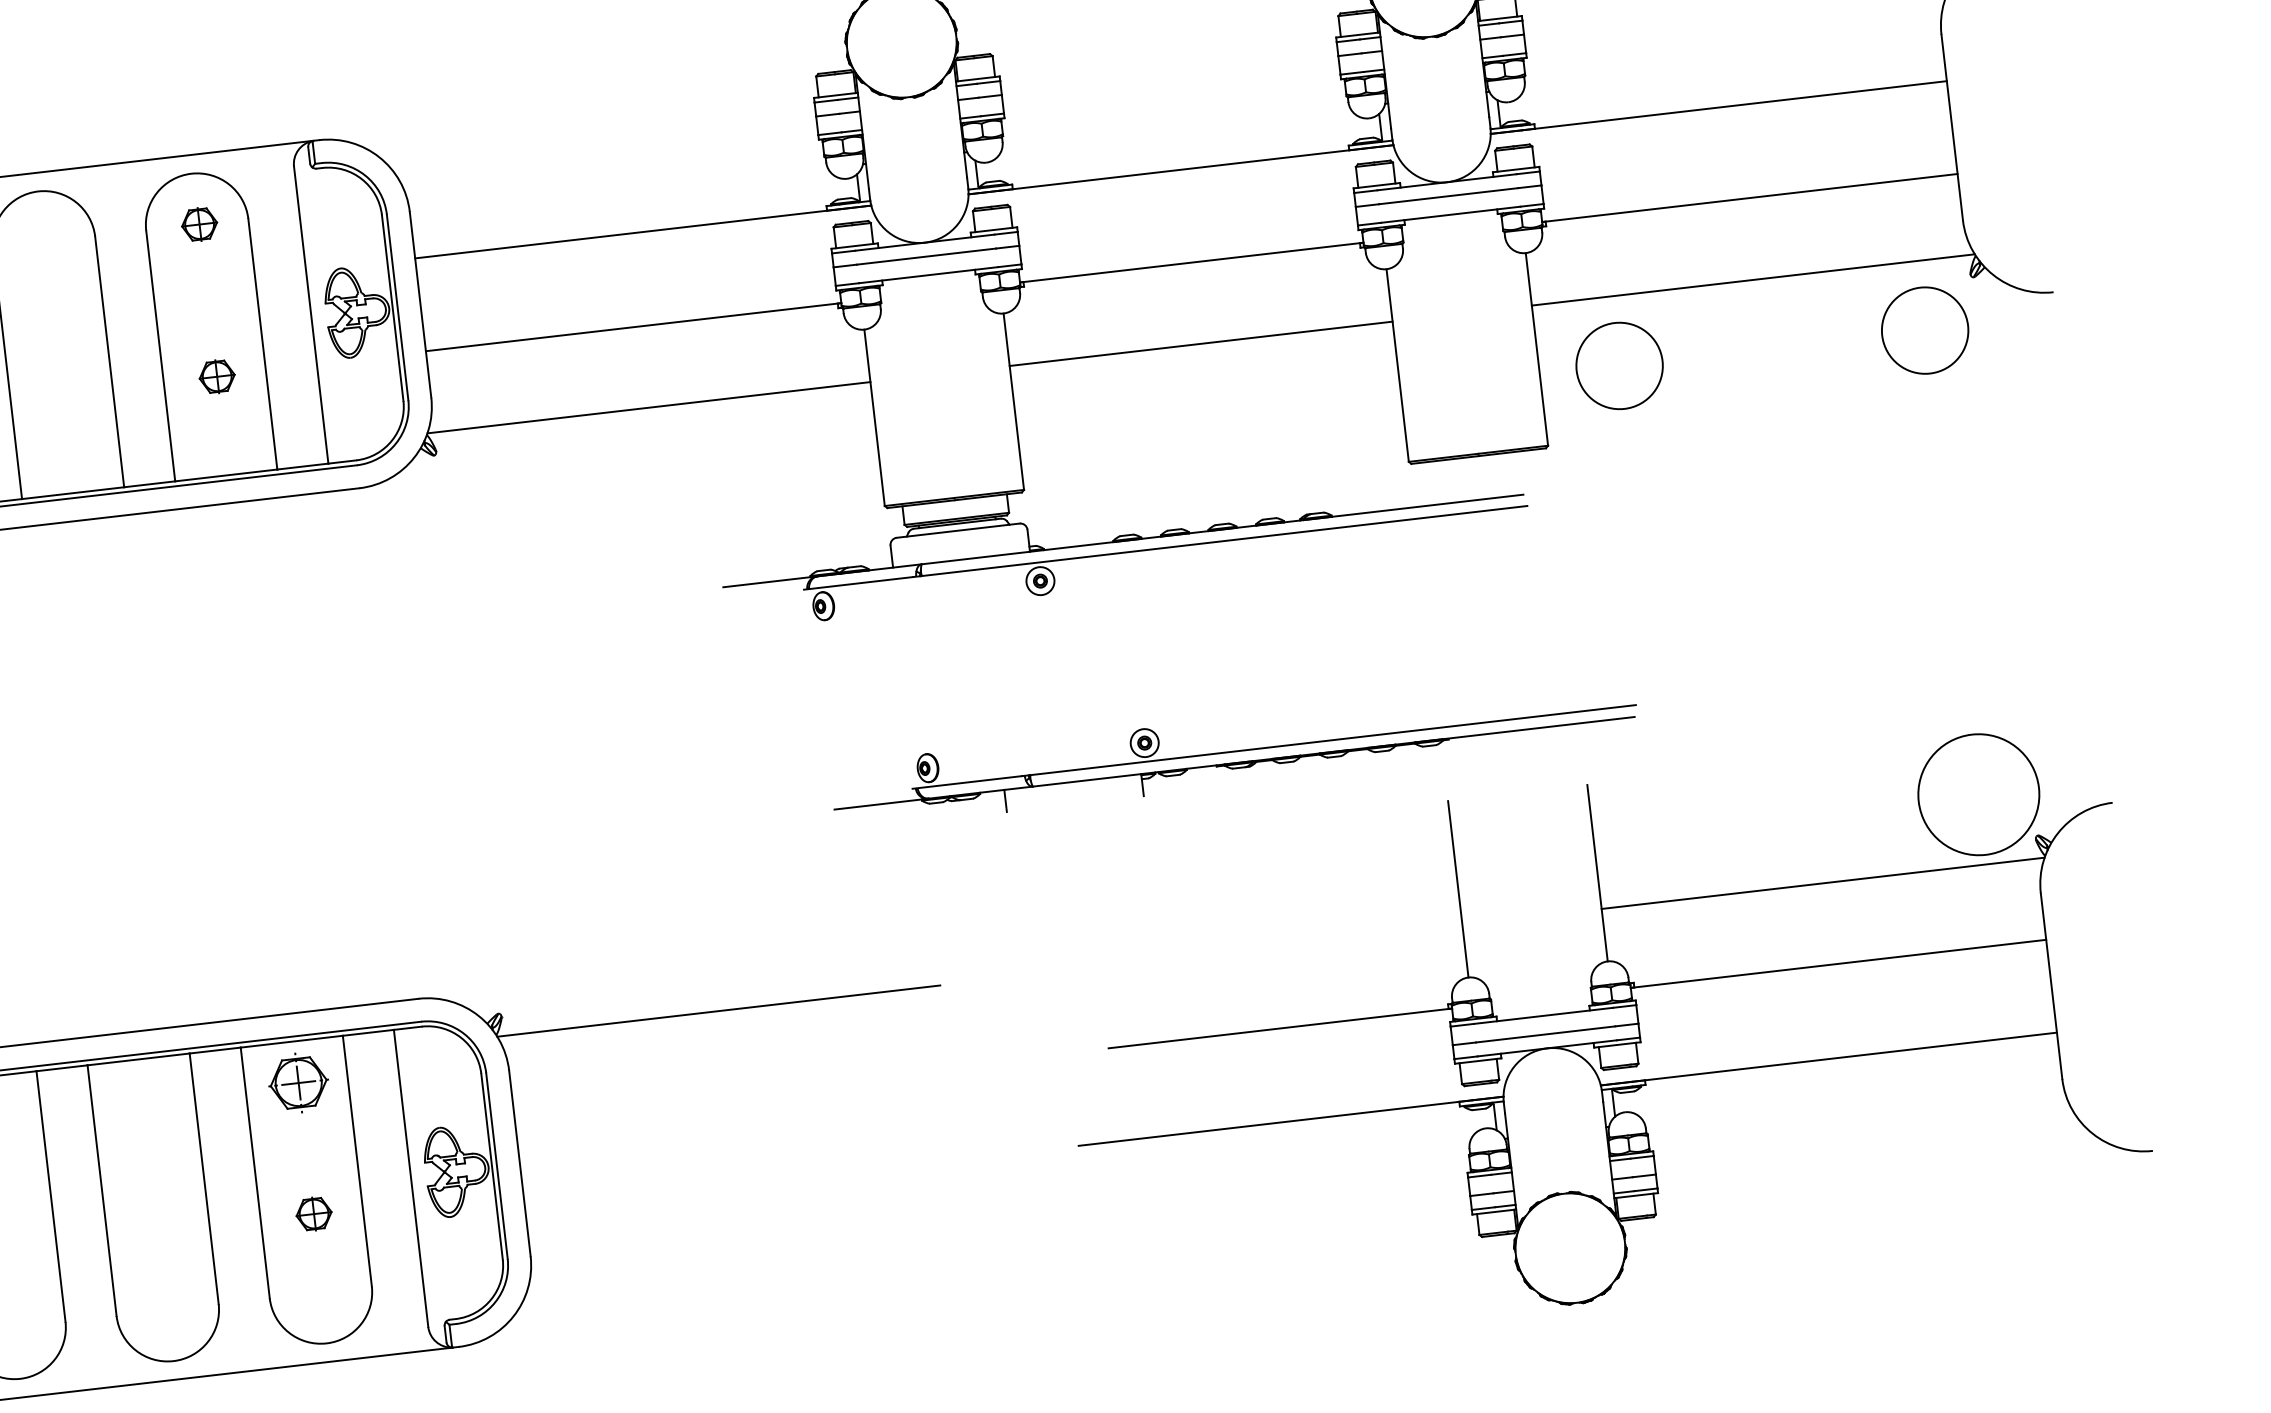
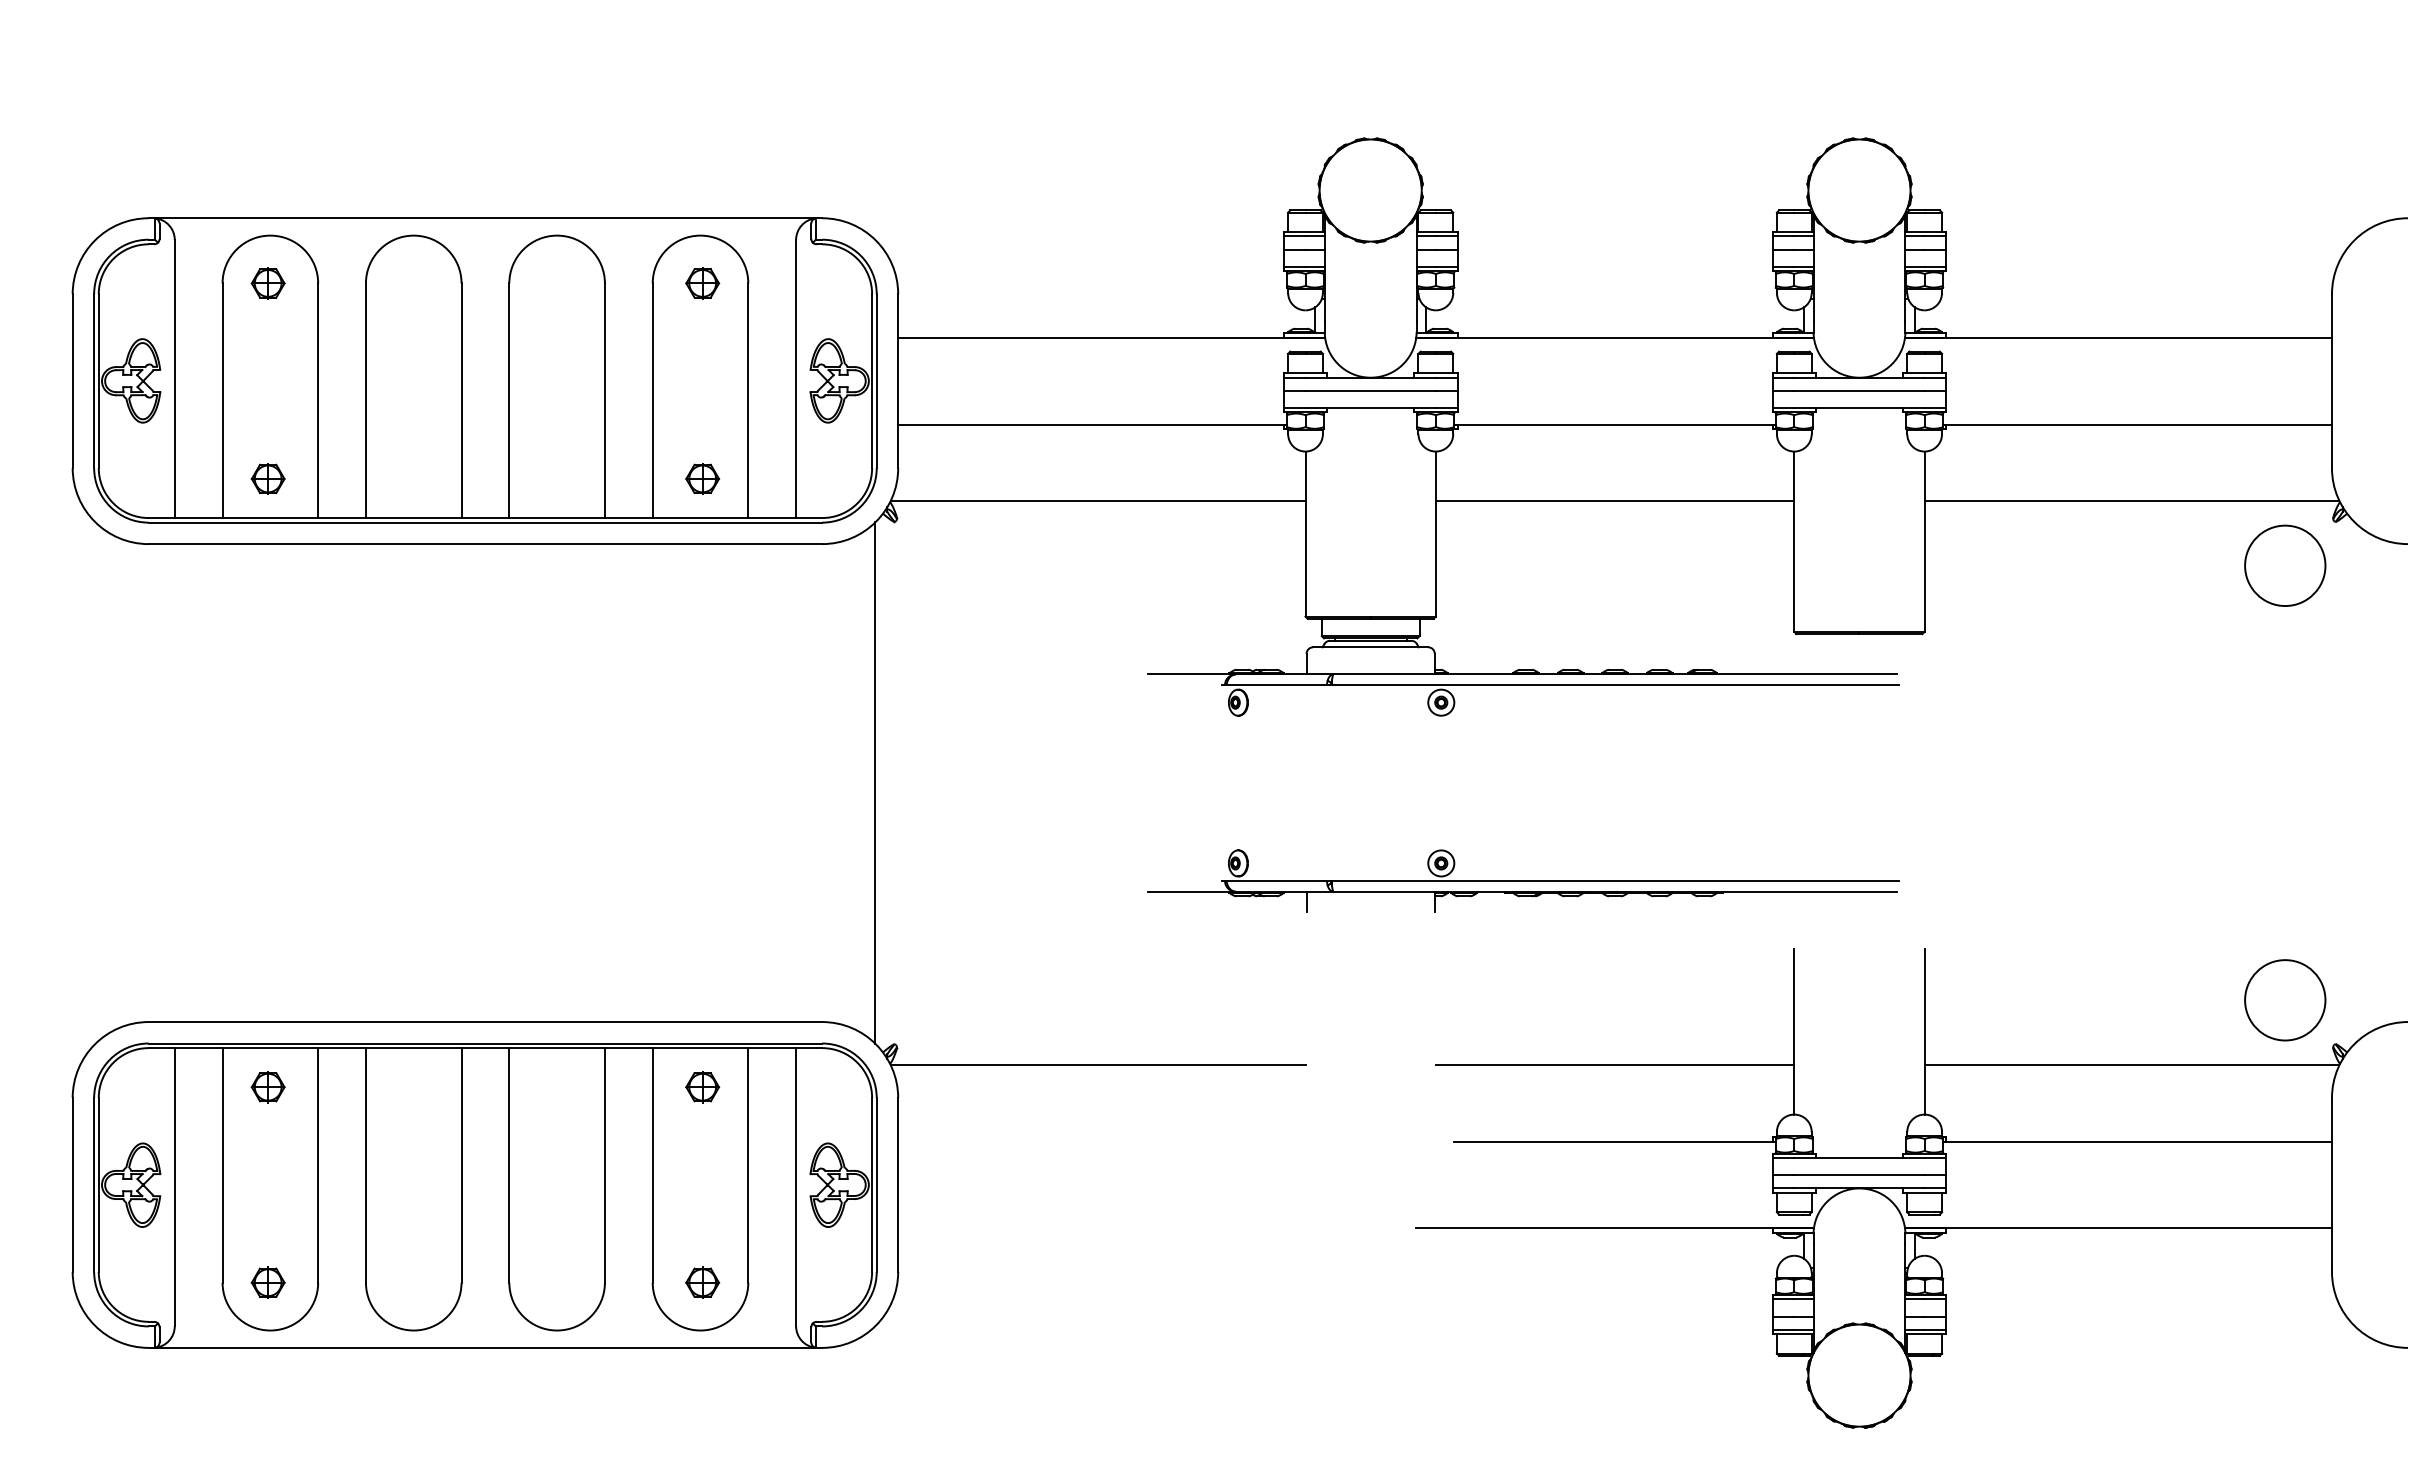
circle: (1619, 365) -> (1999, 565), removed
part: (216, 376) -> (702, 478), moved
line: (445, 736) -> (875, 782), added
part: (1234, 751) -> (1523, 880), moved
circle: (1979, 794) -> (2285, 1000), size x0.71
line: (1270, 947) -> (1614, 1065), added
part: (298, 1083) -> (702, 1087), size x0.62
part: (313, 1213) -> (702, 1282), moved

